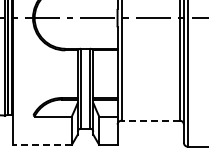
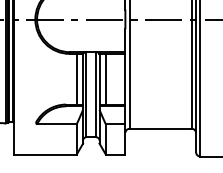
line: (71, 73) -> (76, 78), added
line: (99, 73) -> (106, 78), added
line: (150, 120) -> (160, 128), dashed -> solid
line: (42, 144) -> (45, 154), dashed -> solid

